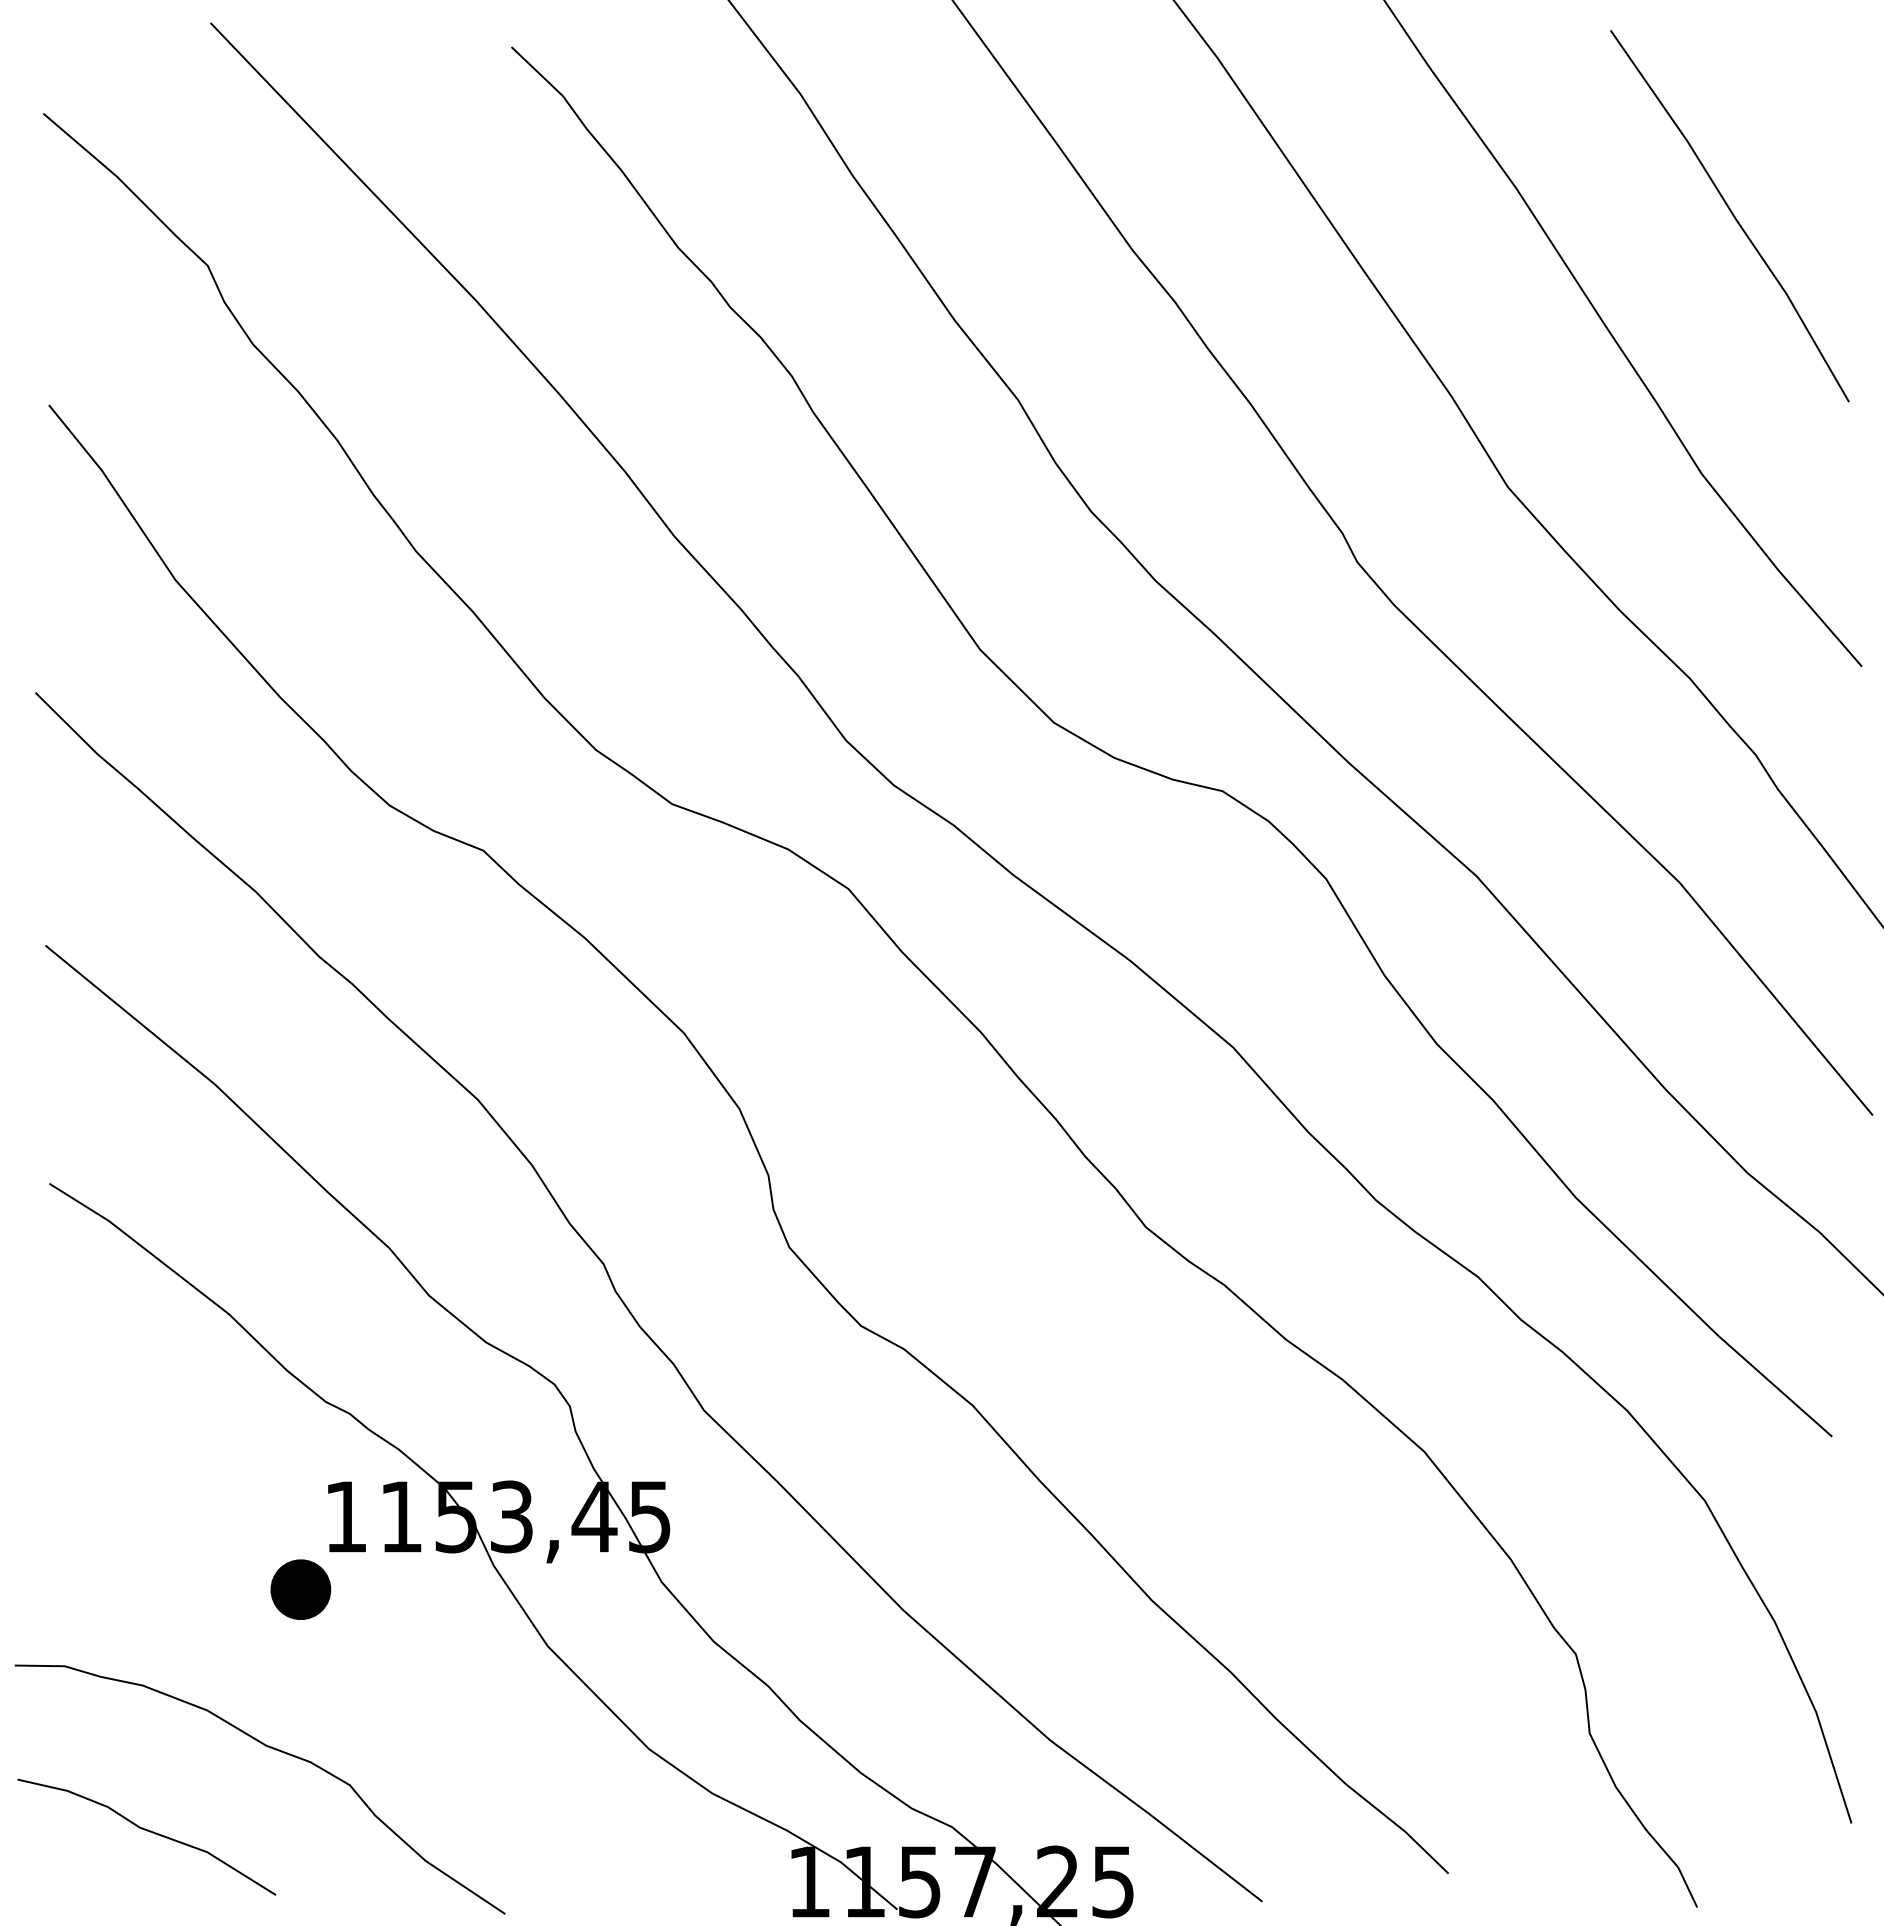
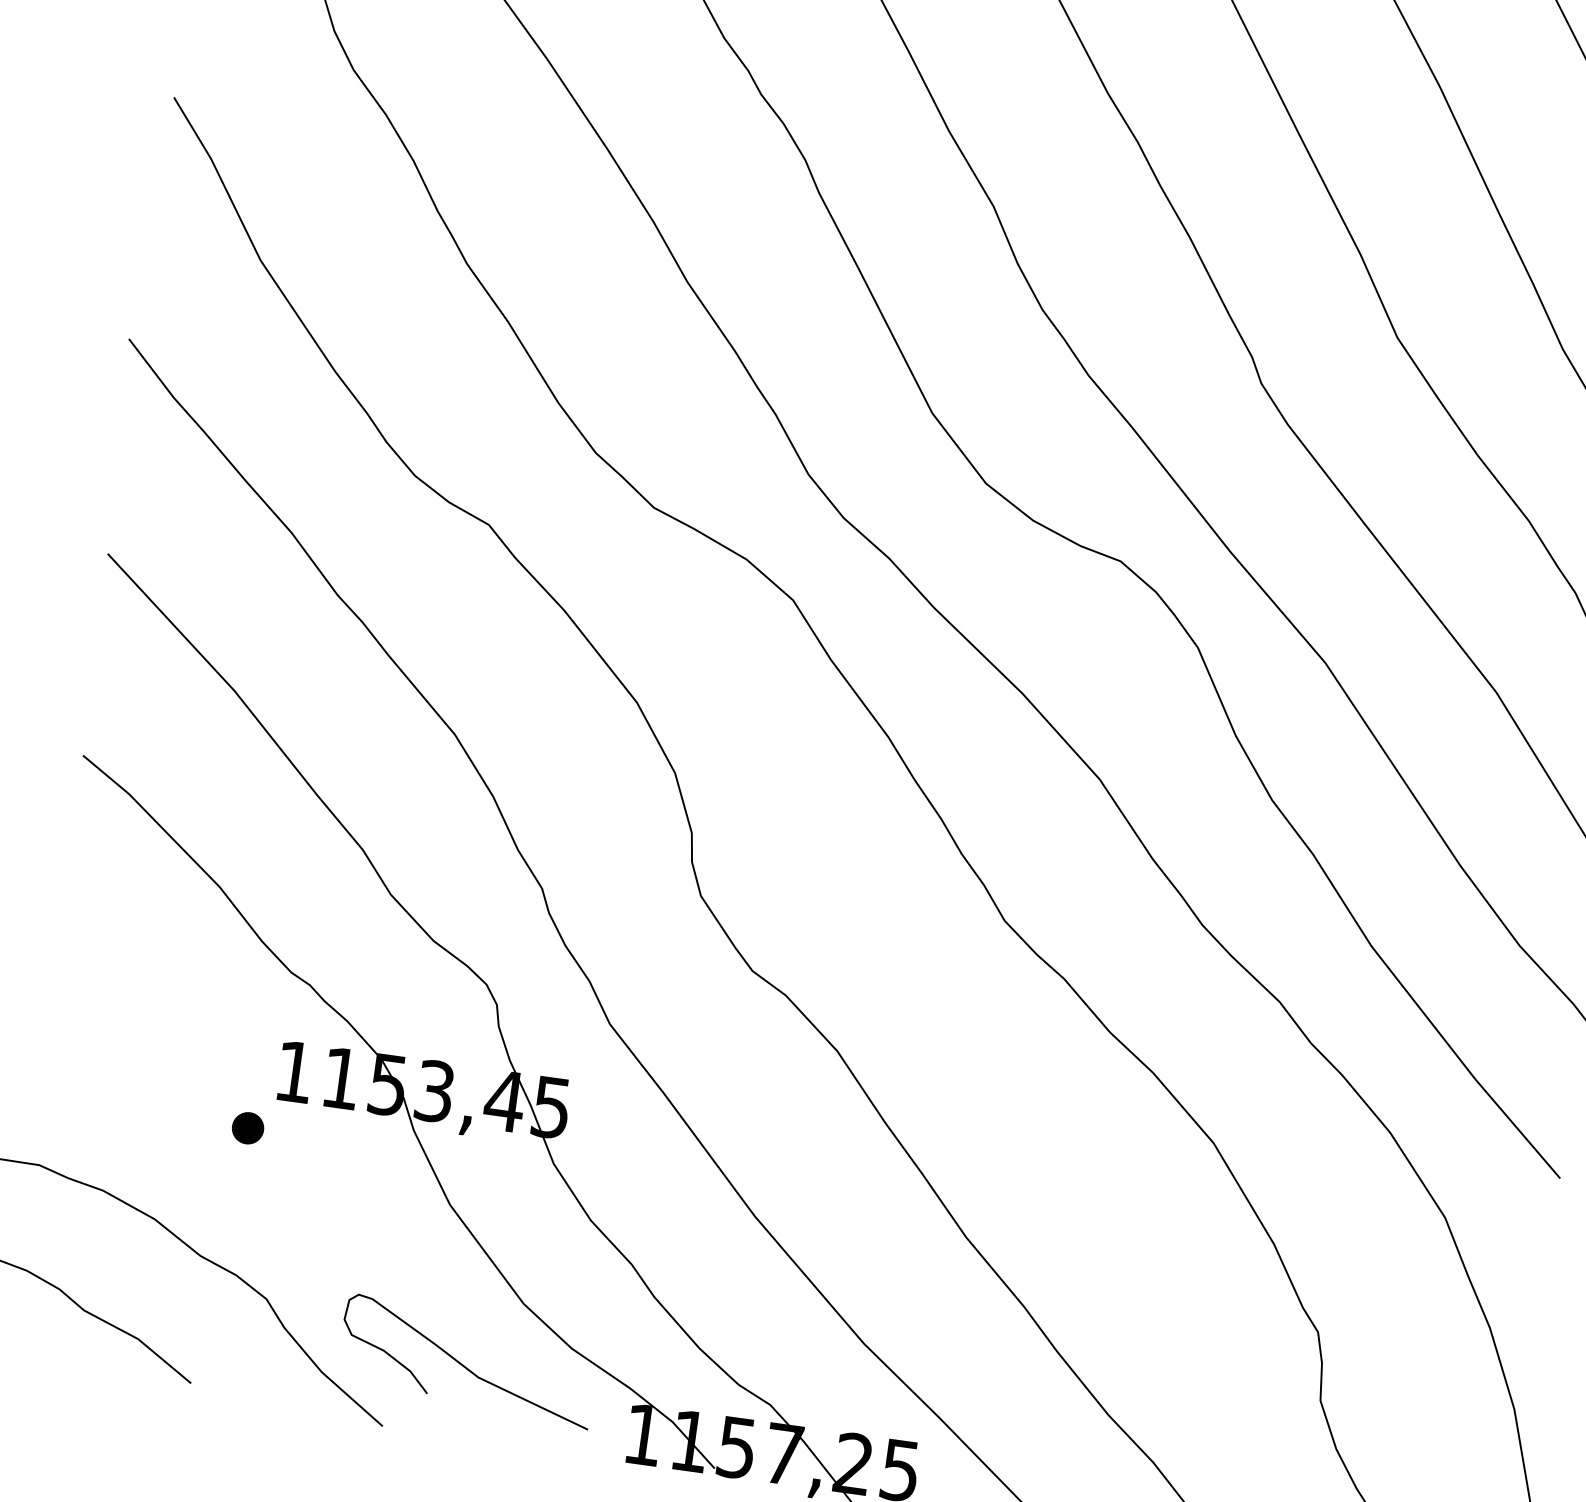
part: (300, 1589) -> (247, 1127), size x0.62
curve: (590, 1830) -> (464, 1365), added

